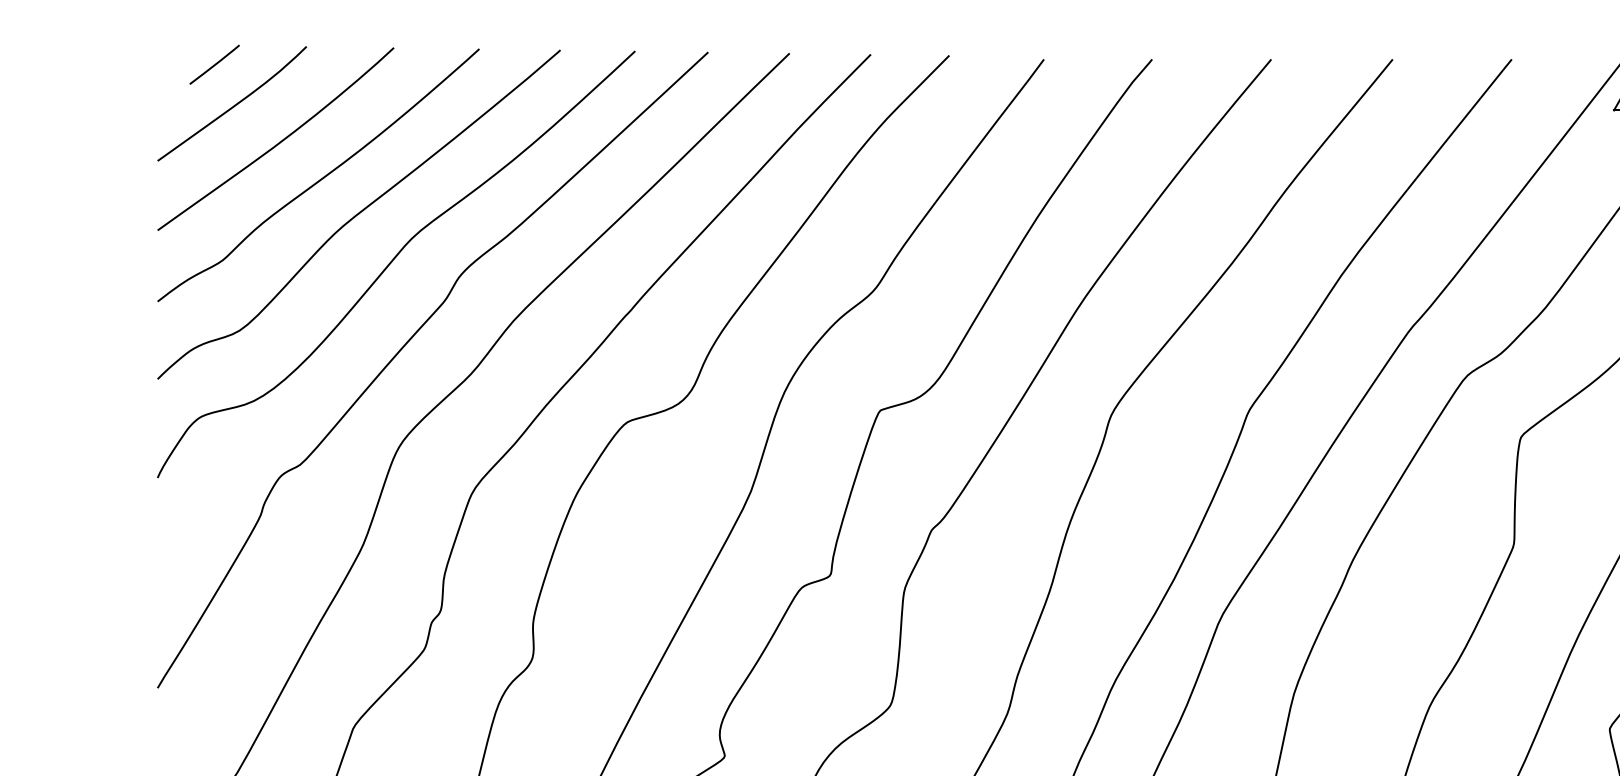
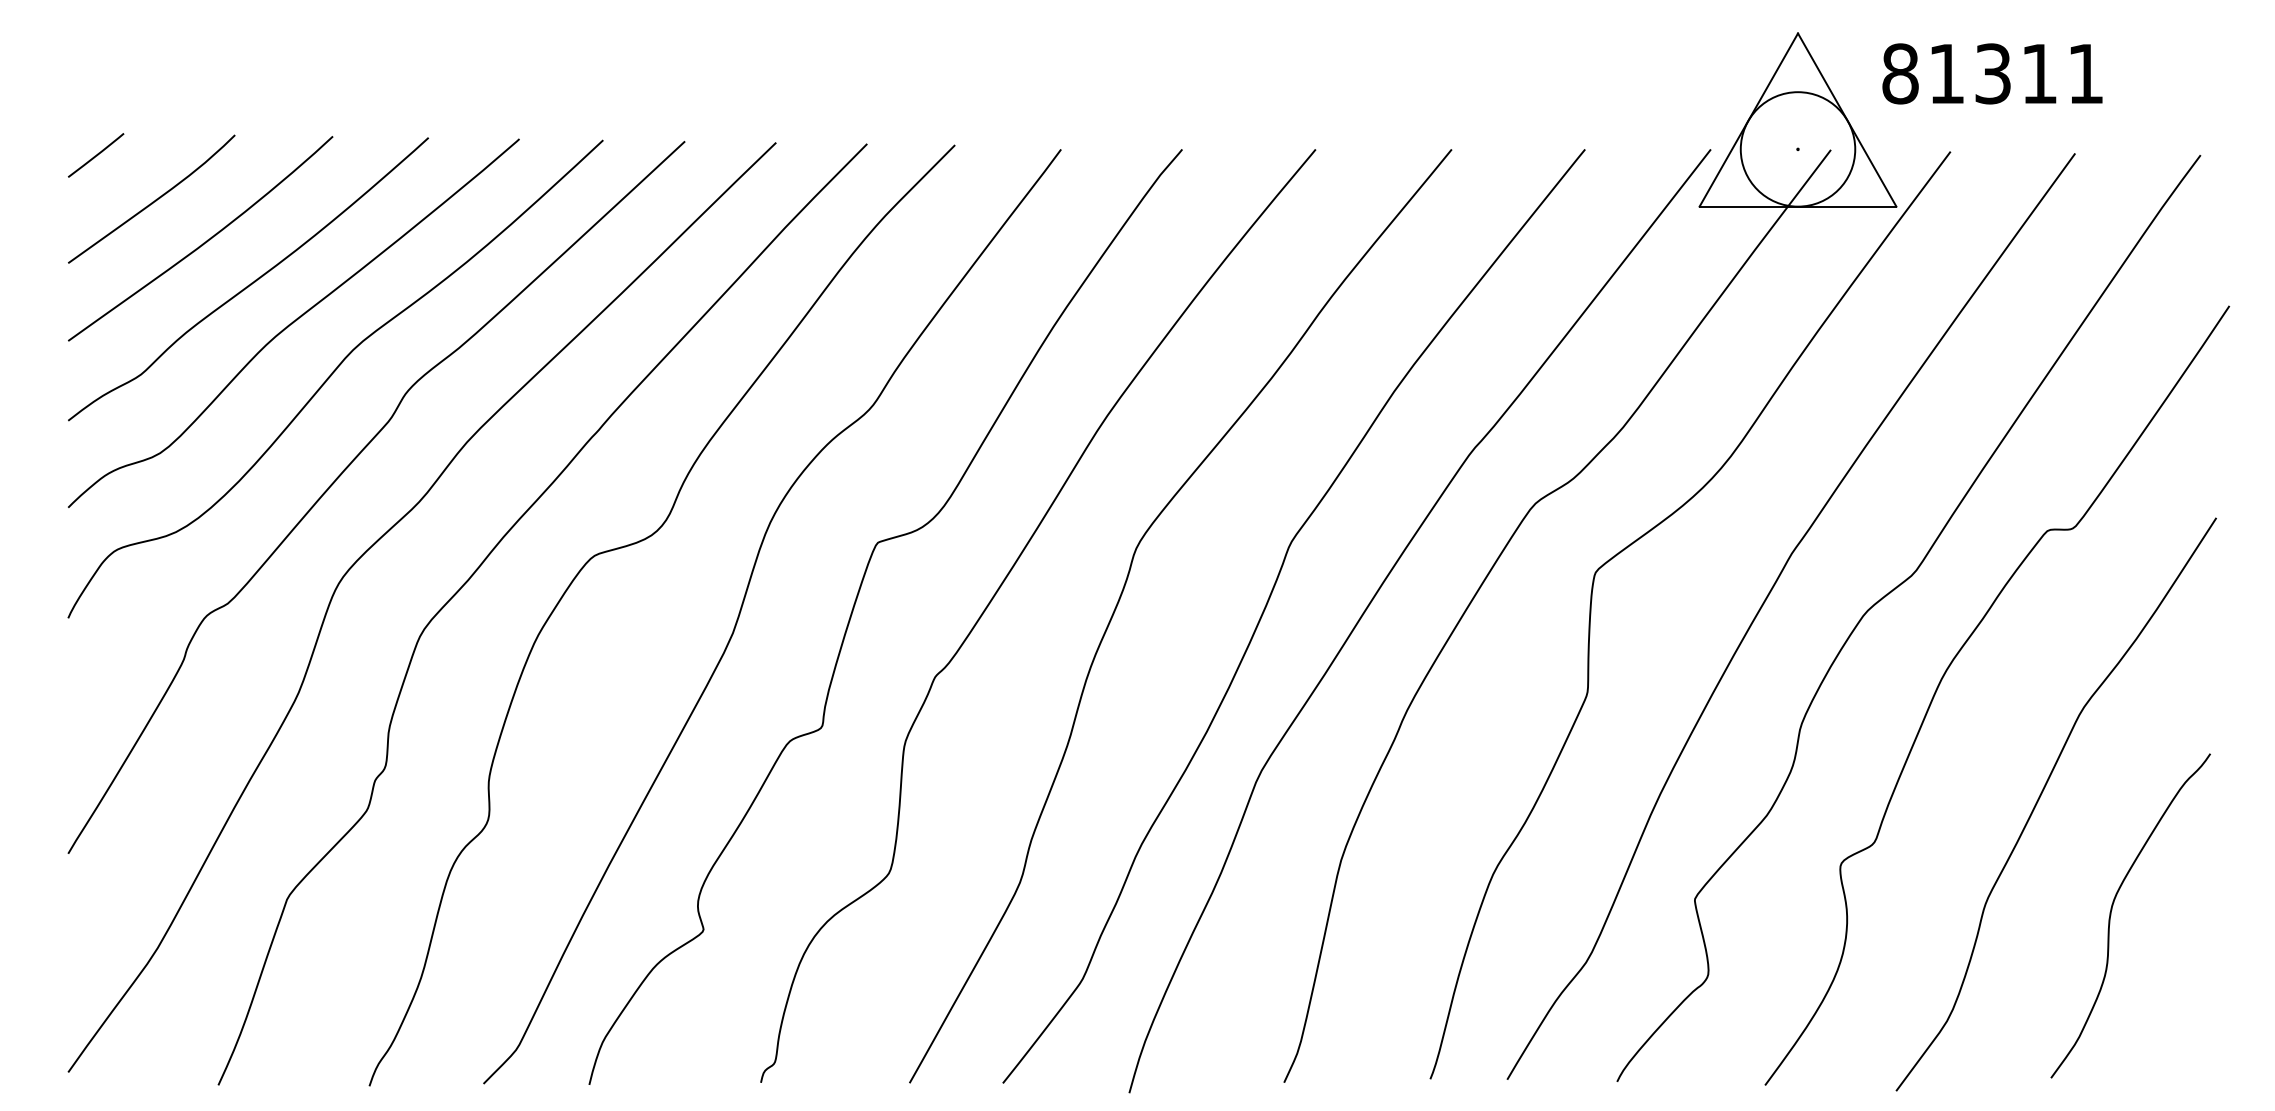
line: (215, 64) -> (96, 155), moved

